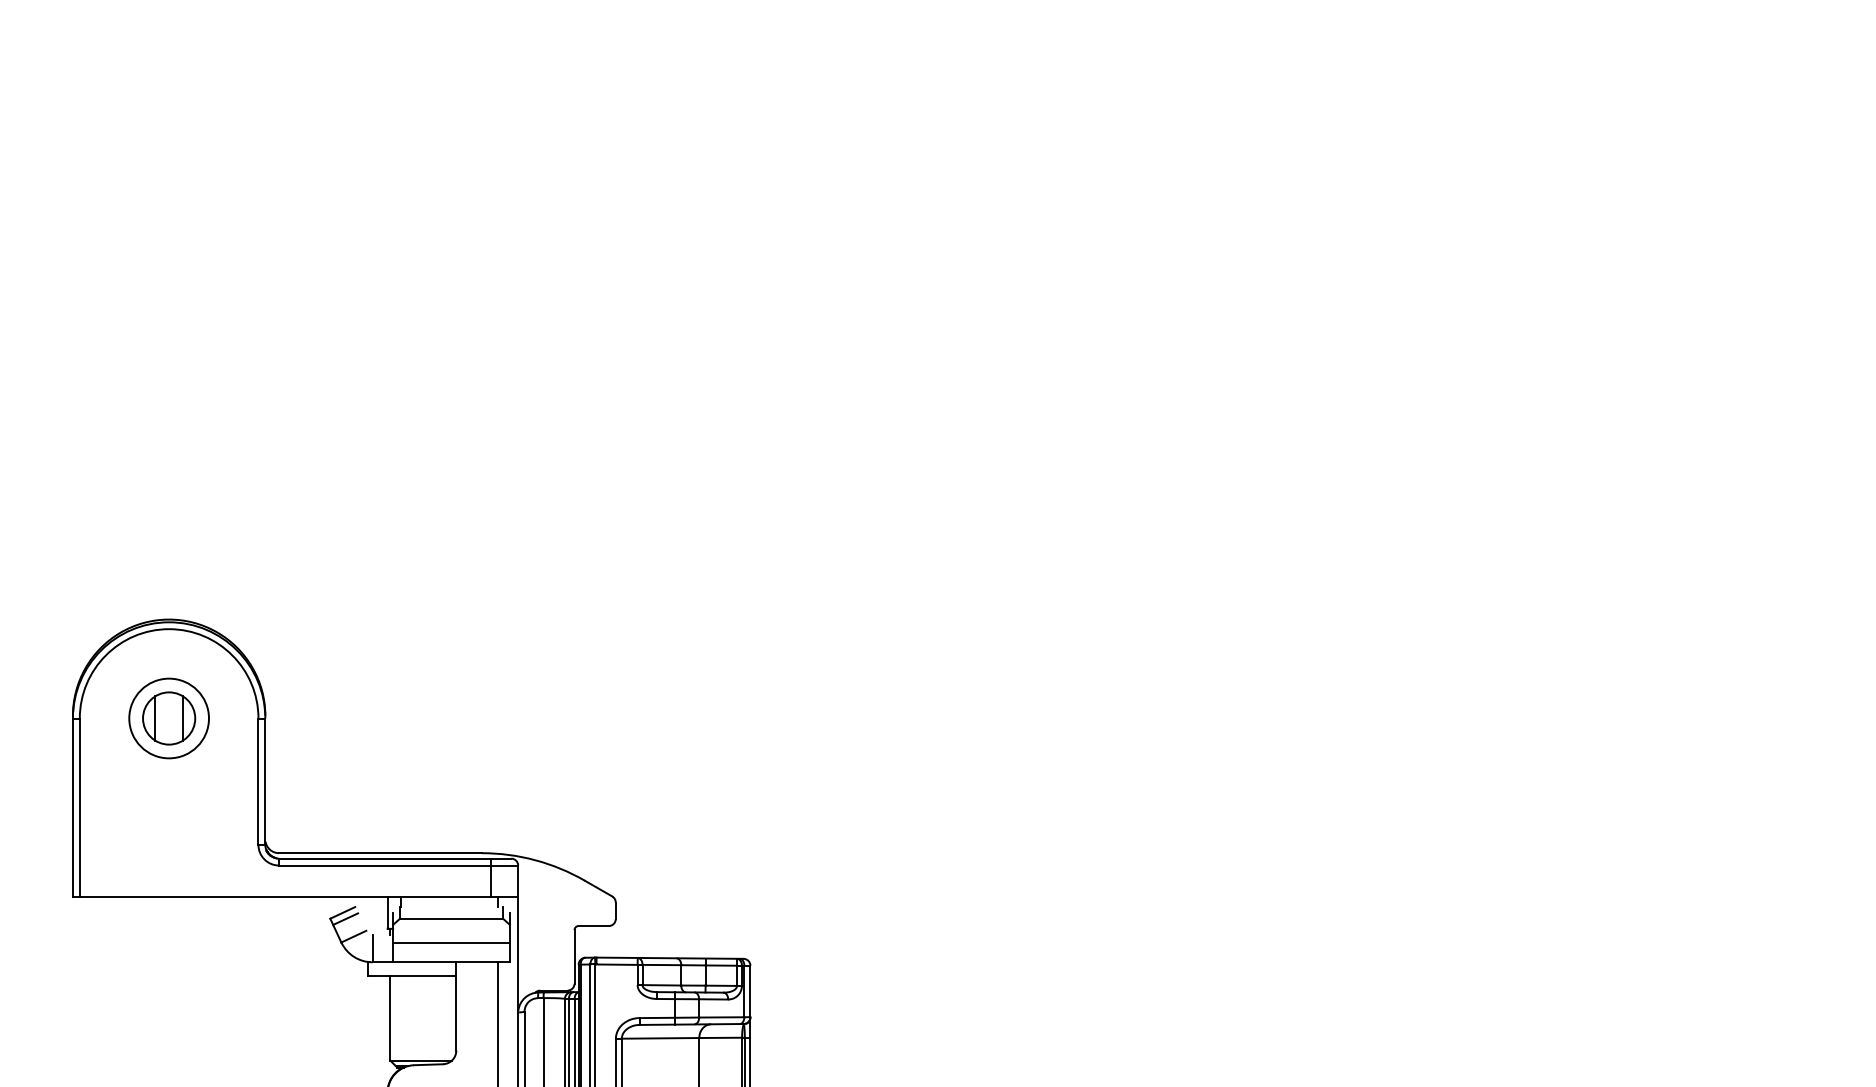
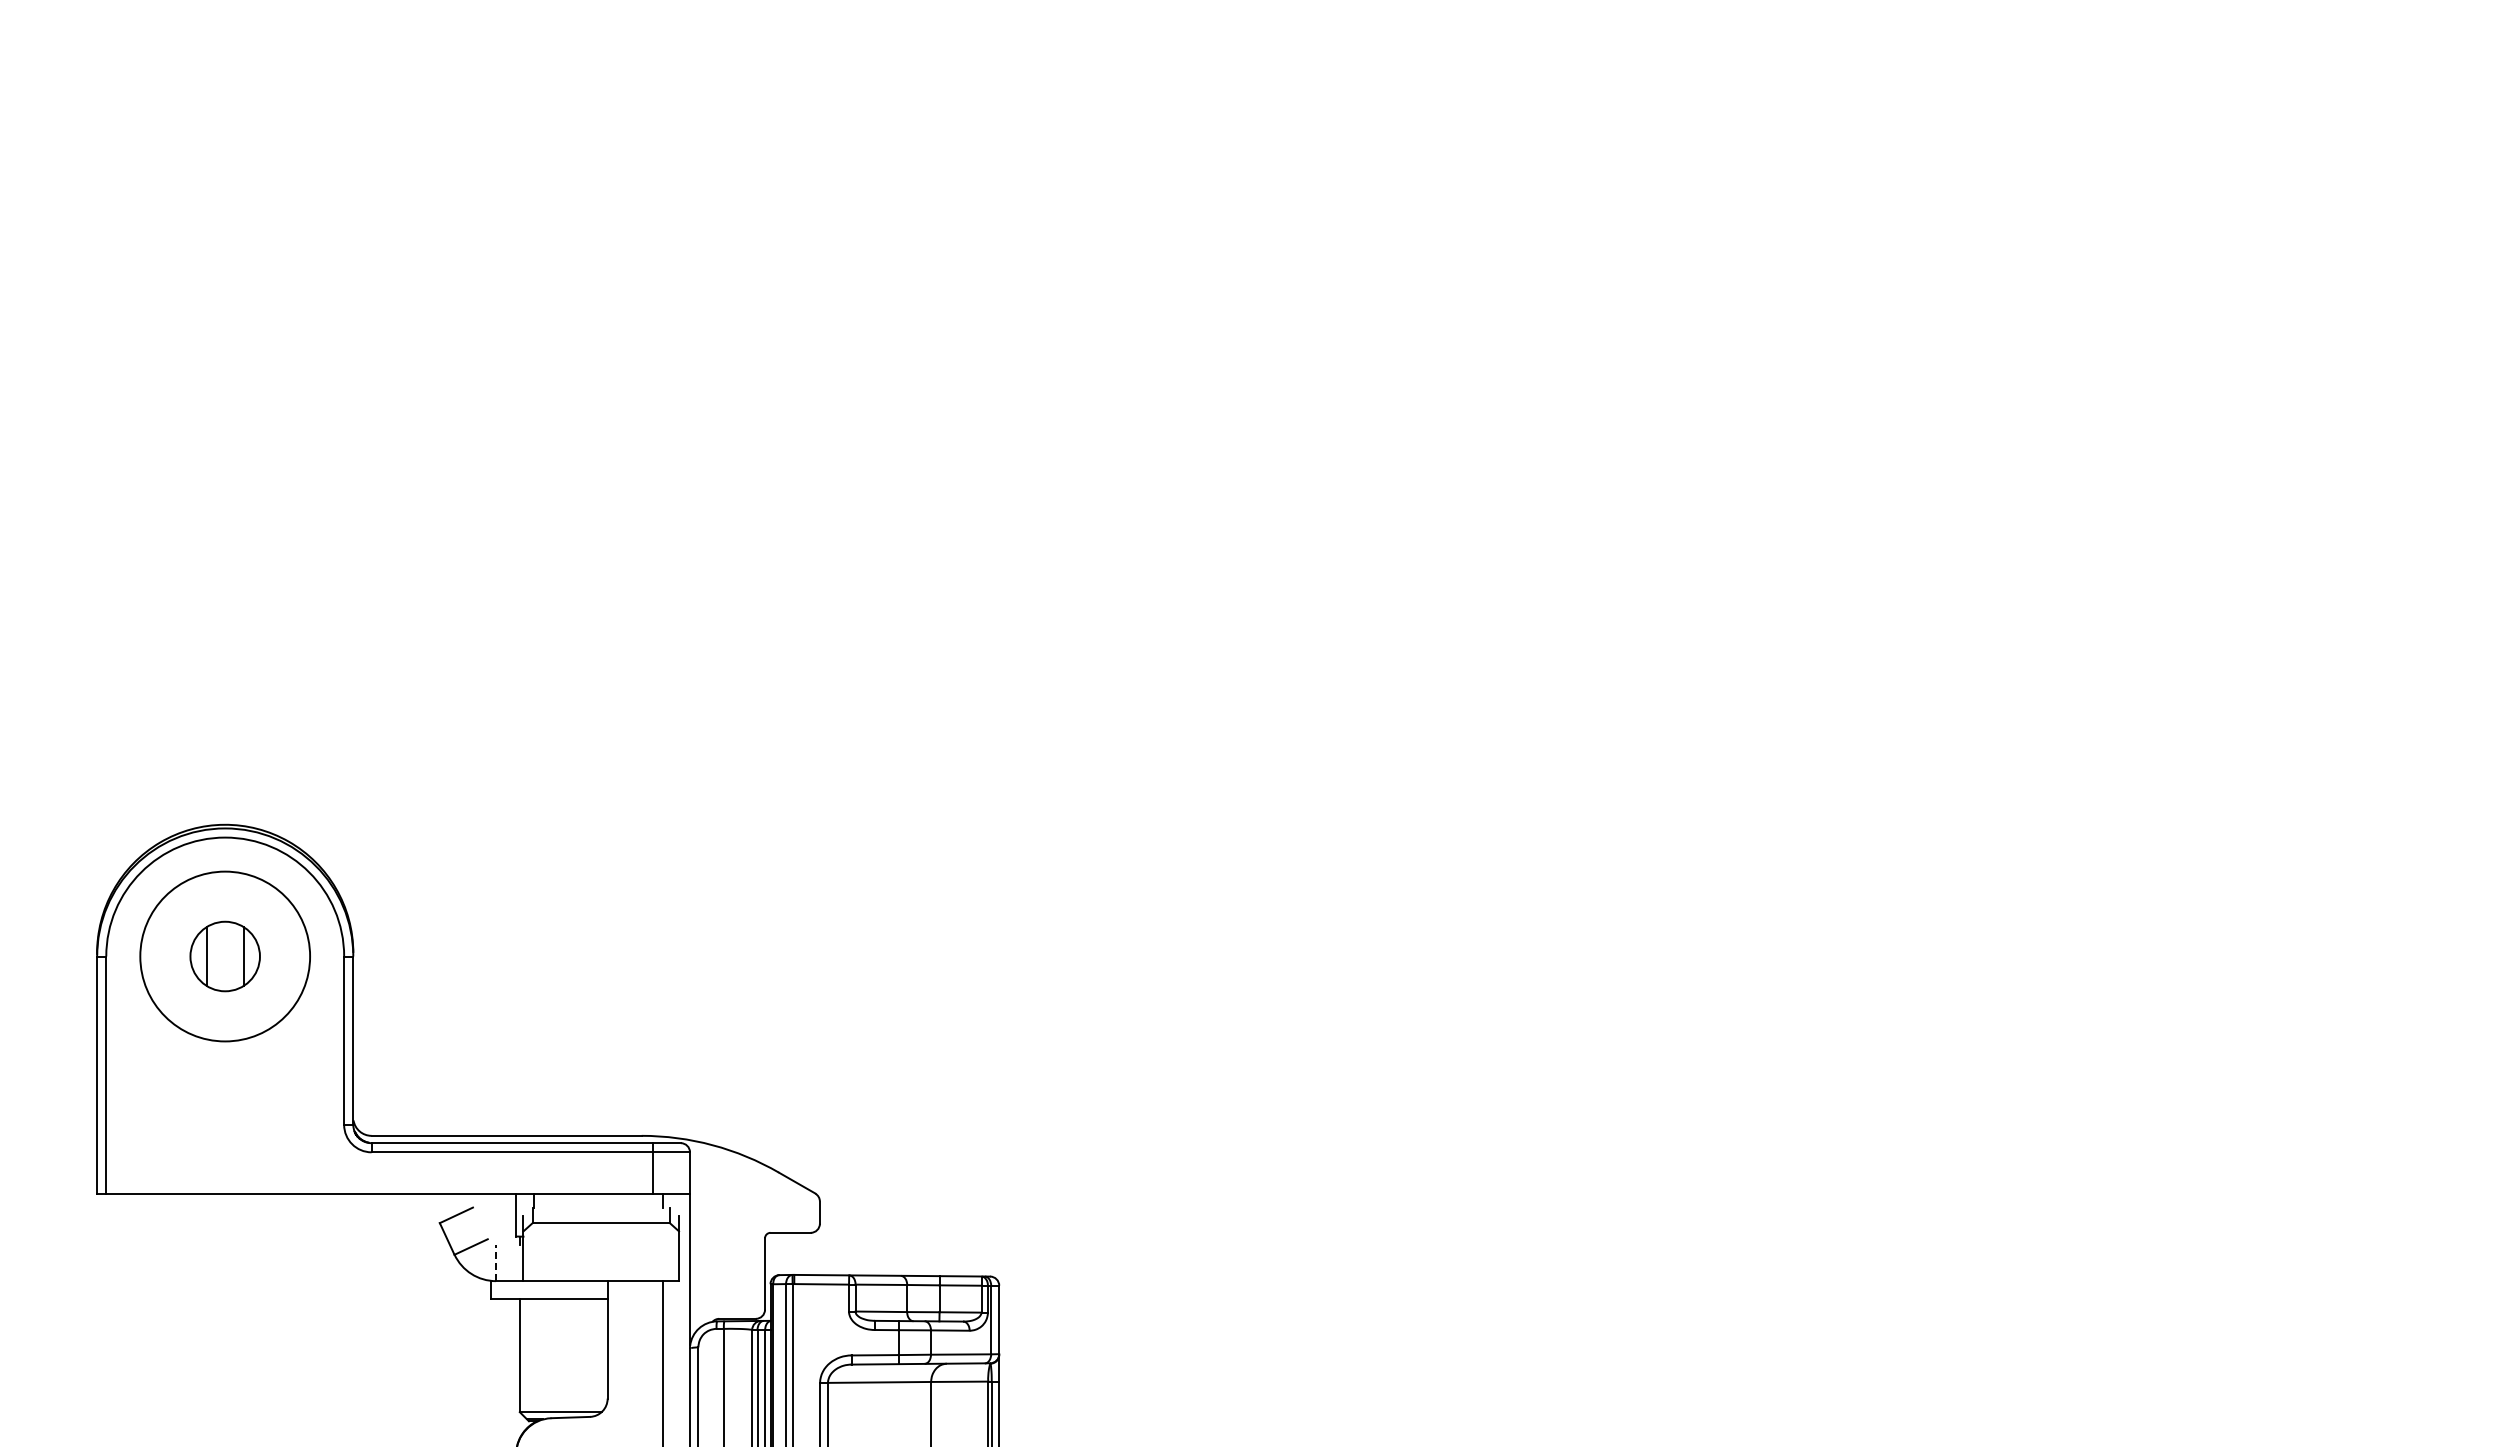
circle: (169, 718) -> (225, 956), size x1.6
line: (345, 919) -> (459, 1223), removed
line: (451, 942) -> (601, 1254), removed
line: (372, 948) -> (496, 1262), solid -> dashed

